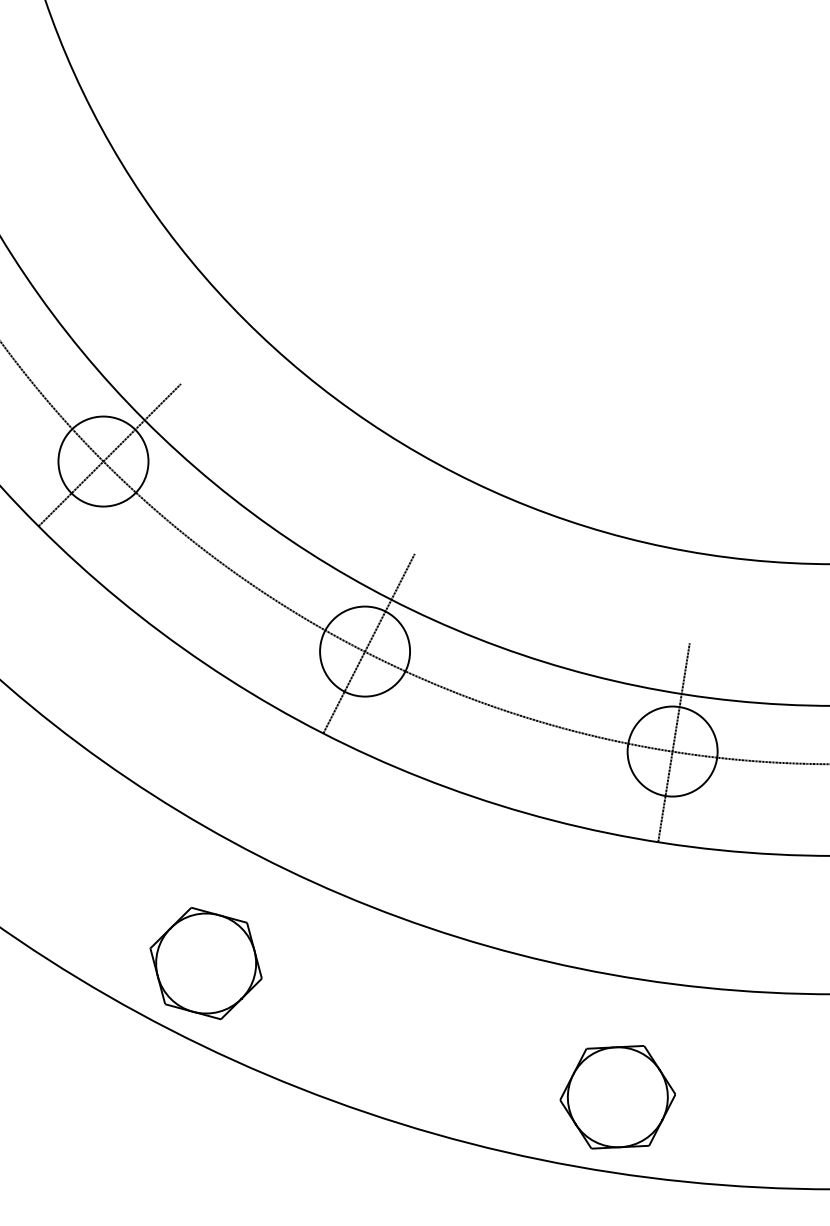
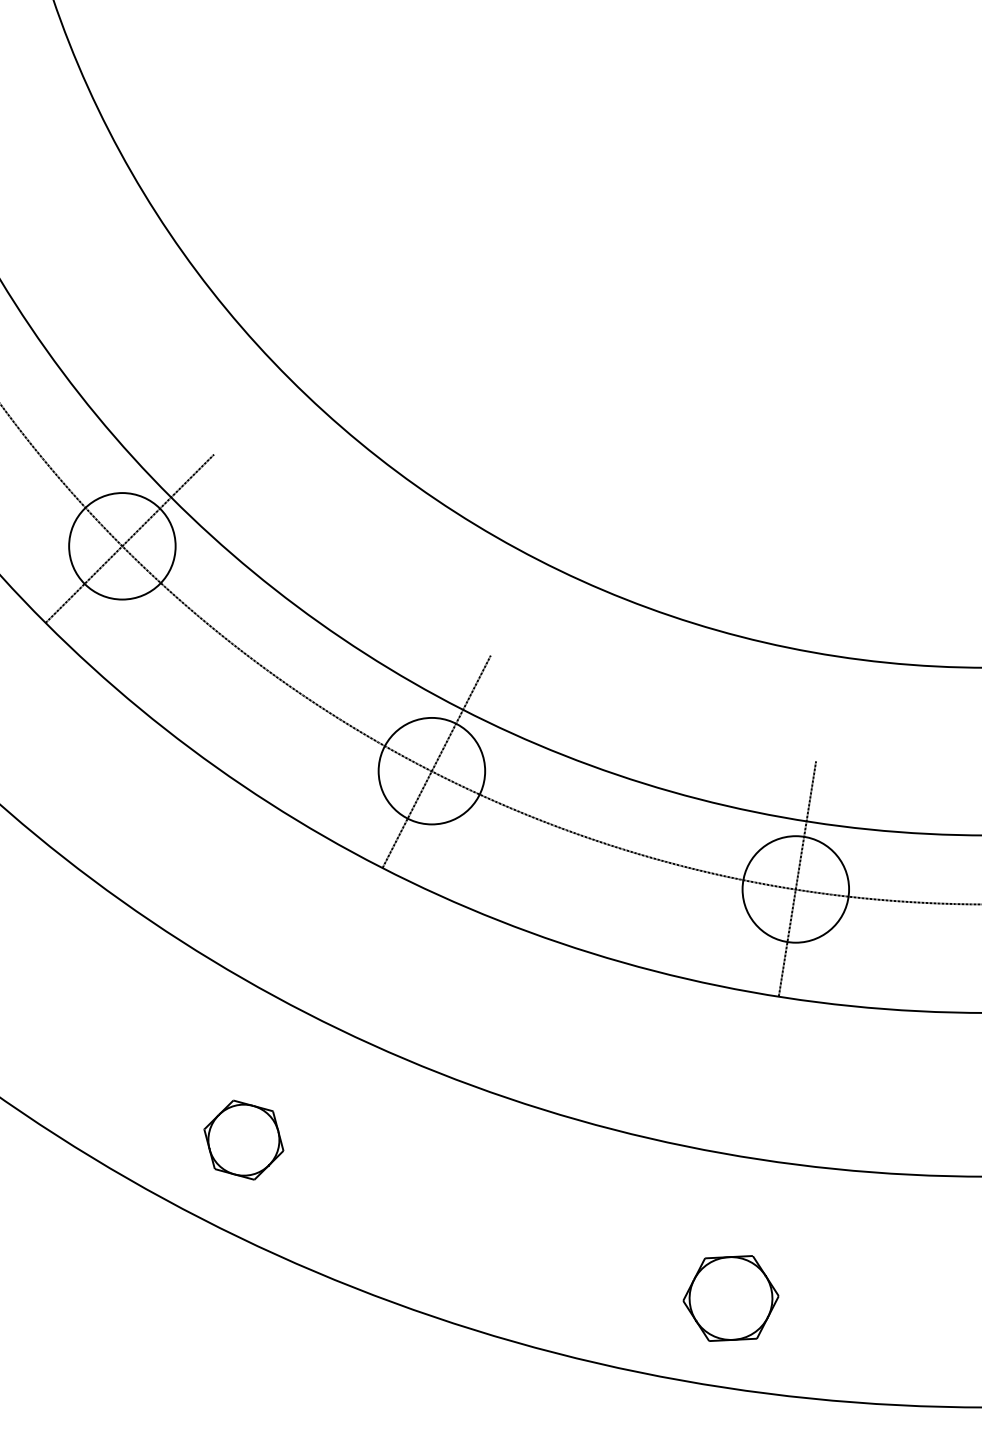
part: (205, 962) -> (243, 1139), size x0.6
part: (617, 1097) -> (730, 1298), size x0.7

